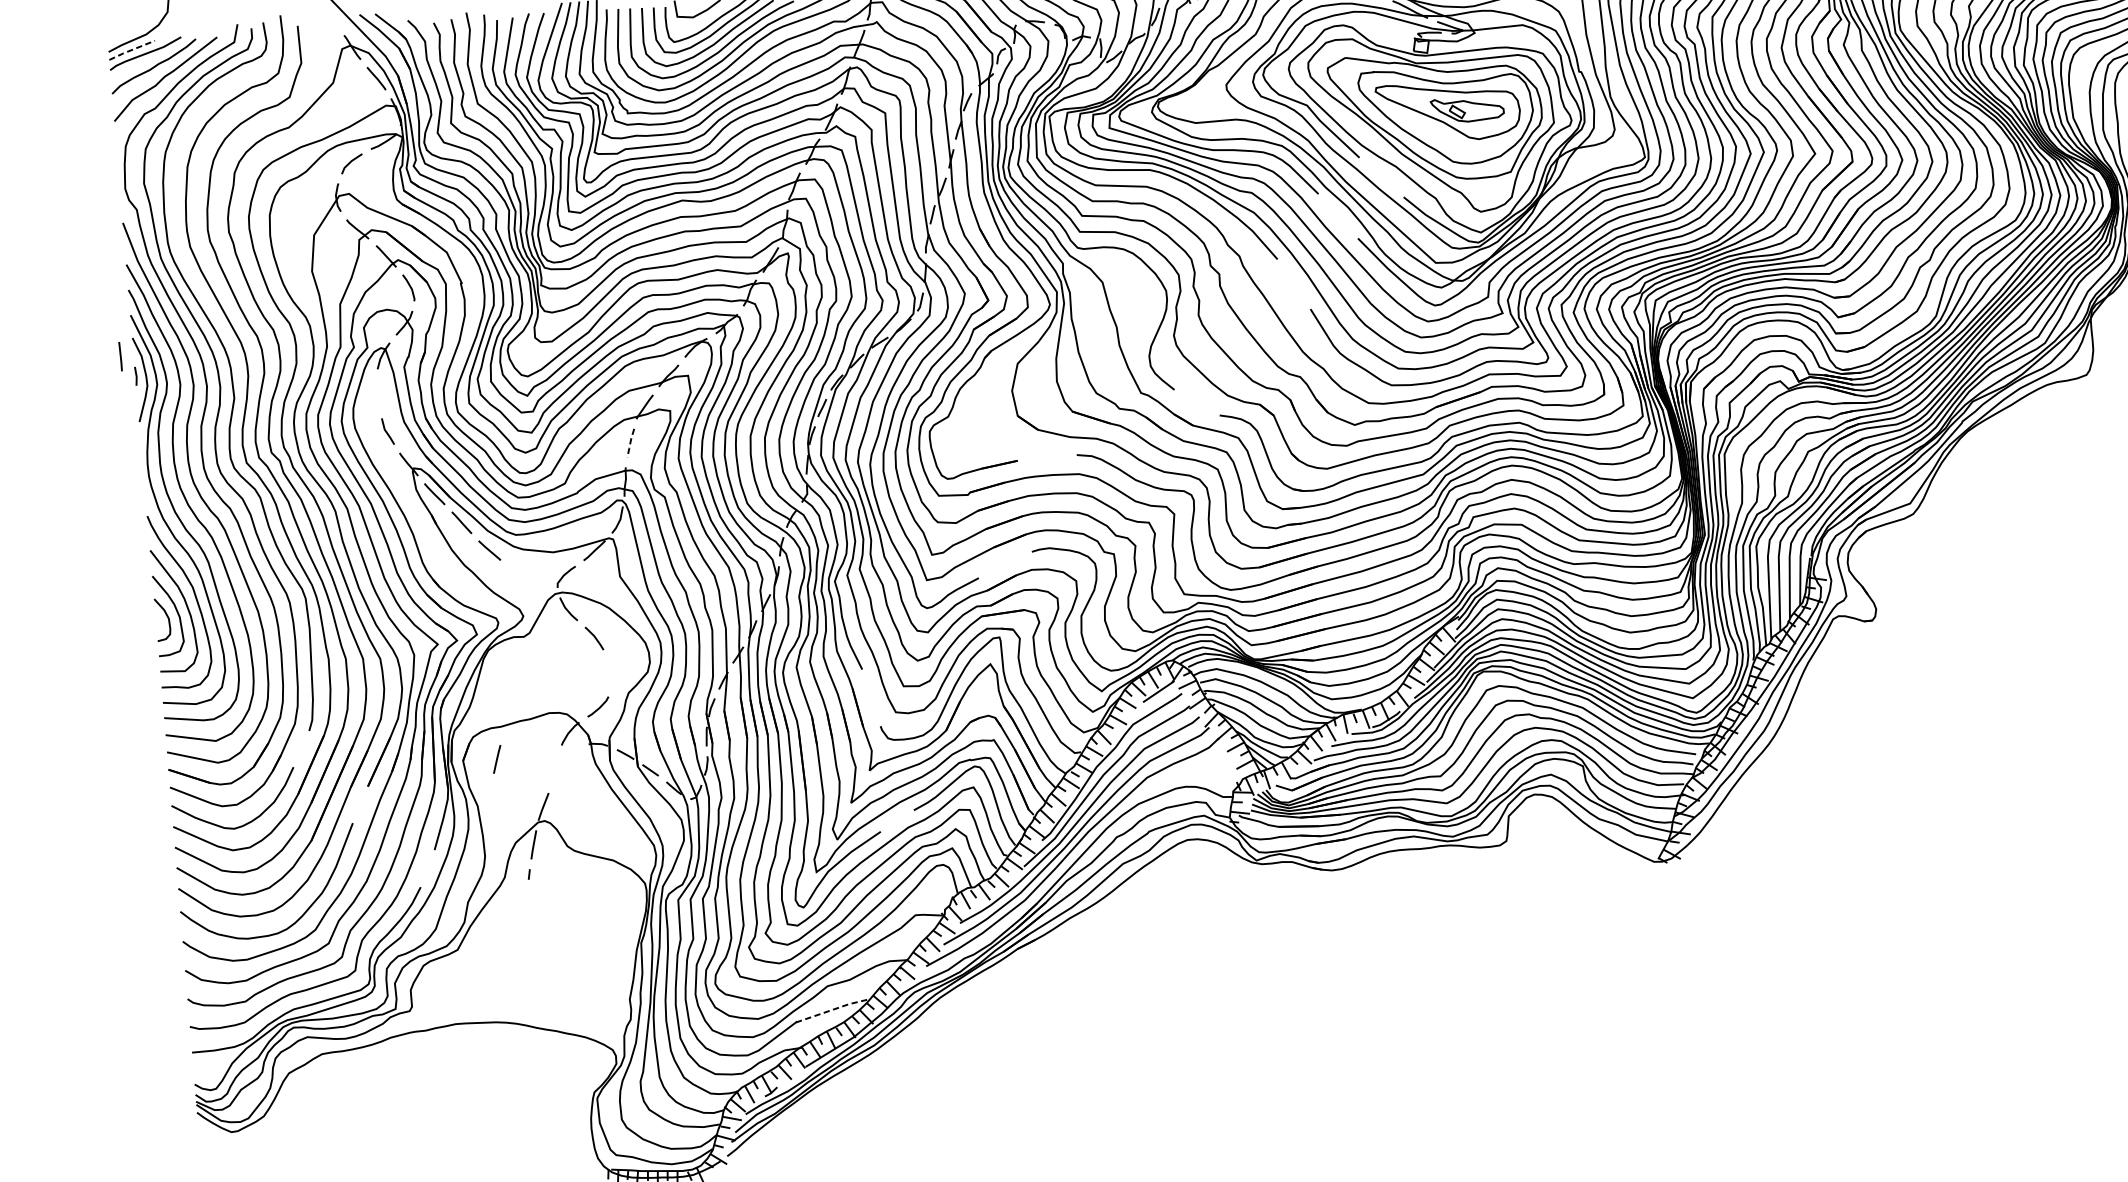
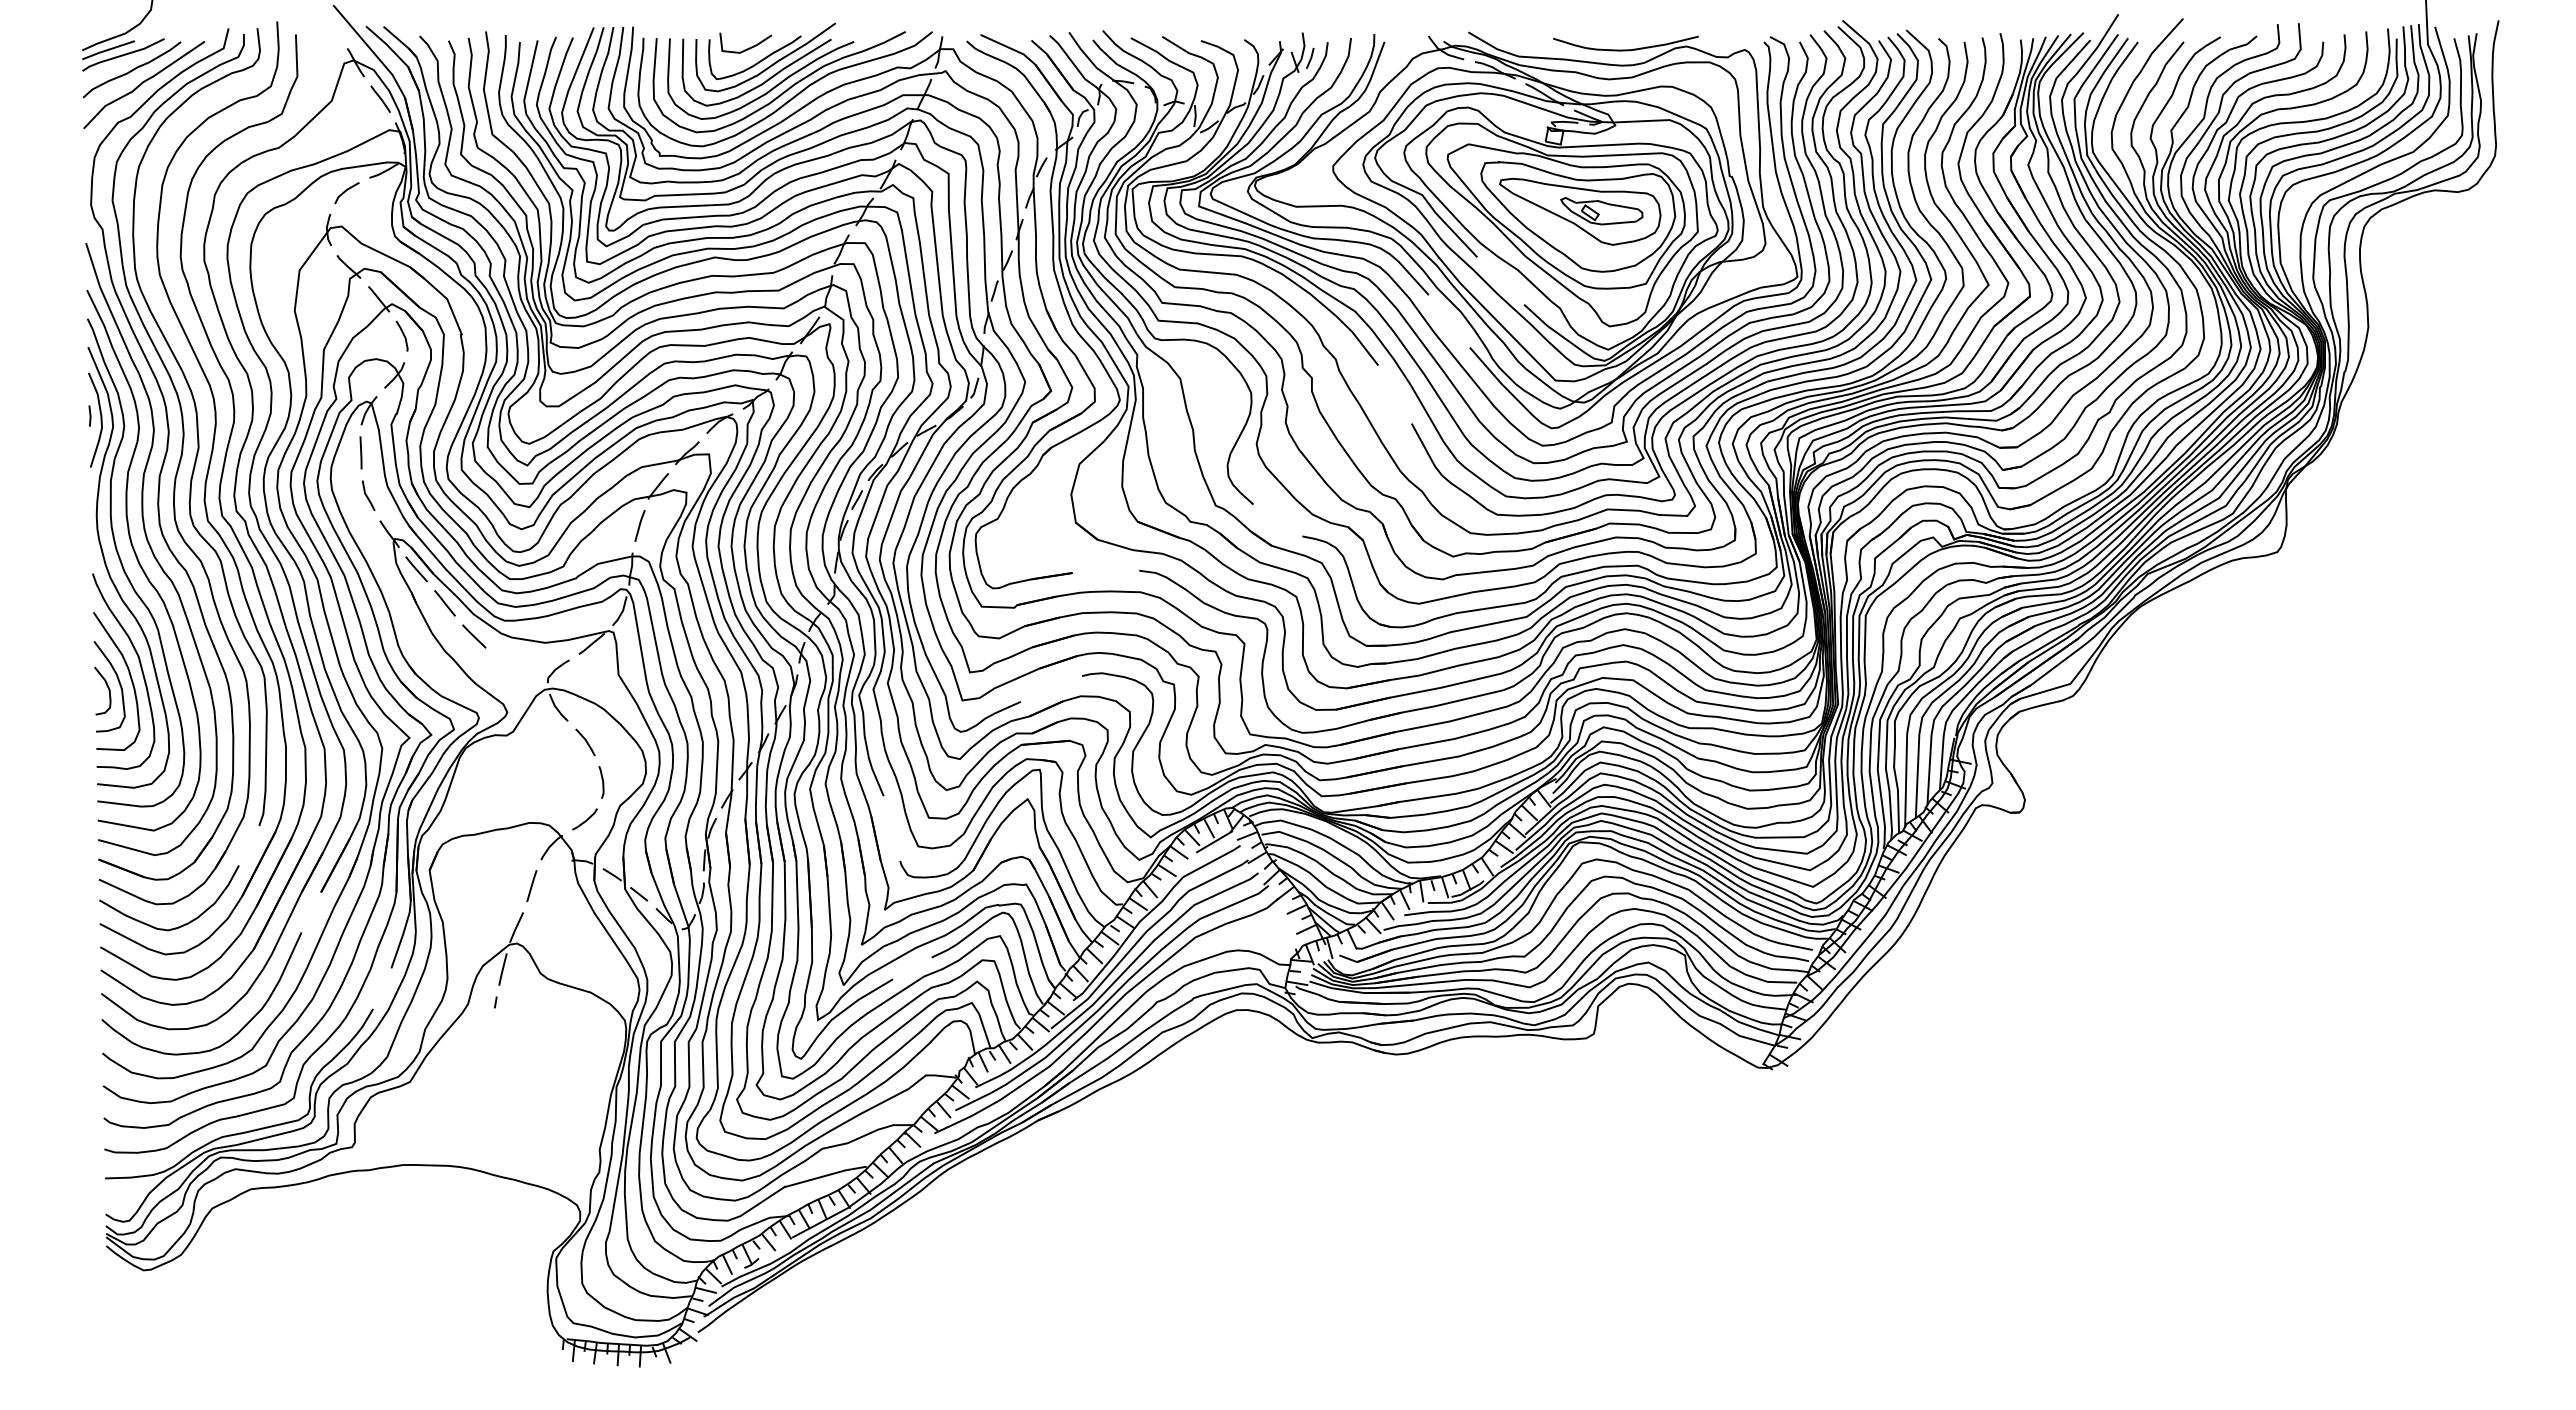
line: (131, 50) -> (107, 50), dashed -> solid
line: (120, 356) -> (360, 452), moved
line: (630, 443) -> (639, 526), dashed -> solid
line: (611, 673) -> (602, 782), added
line: (496, 759) -> (531, 886), moved
line: (832, 1009) -> (826, 1175), dashed -> solid

